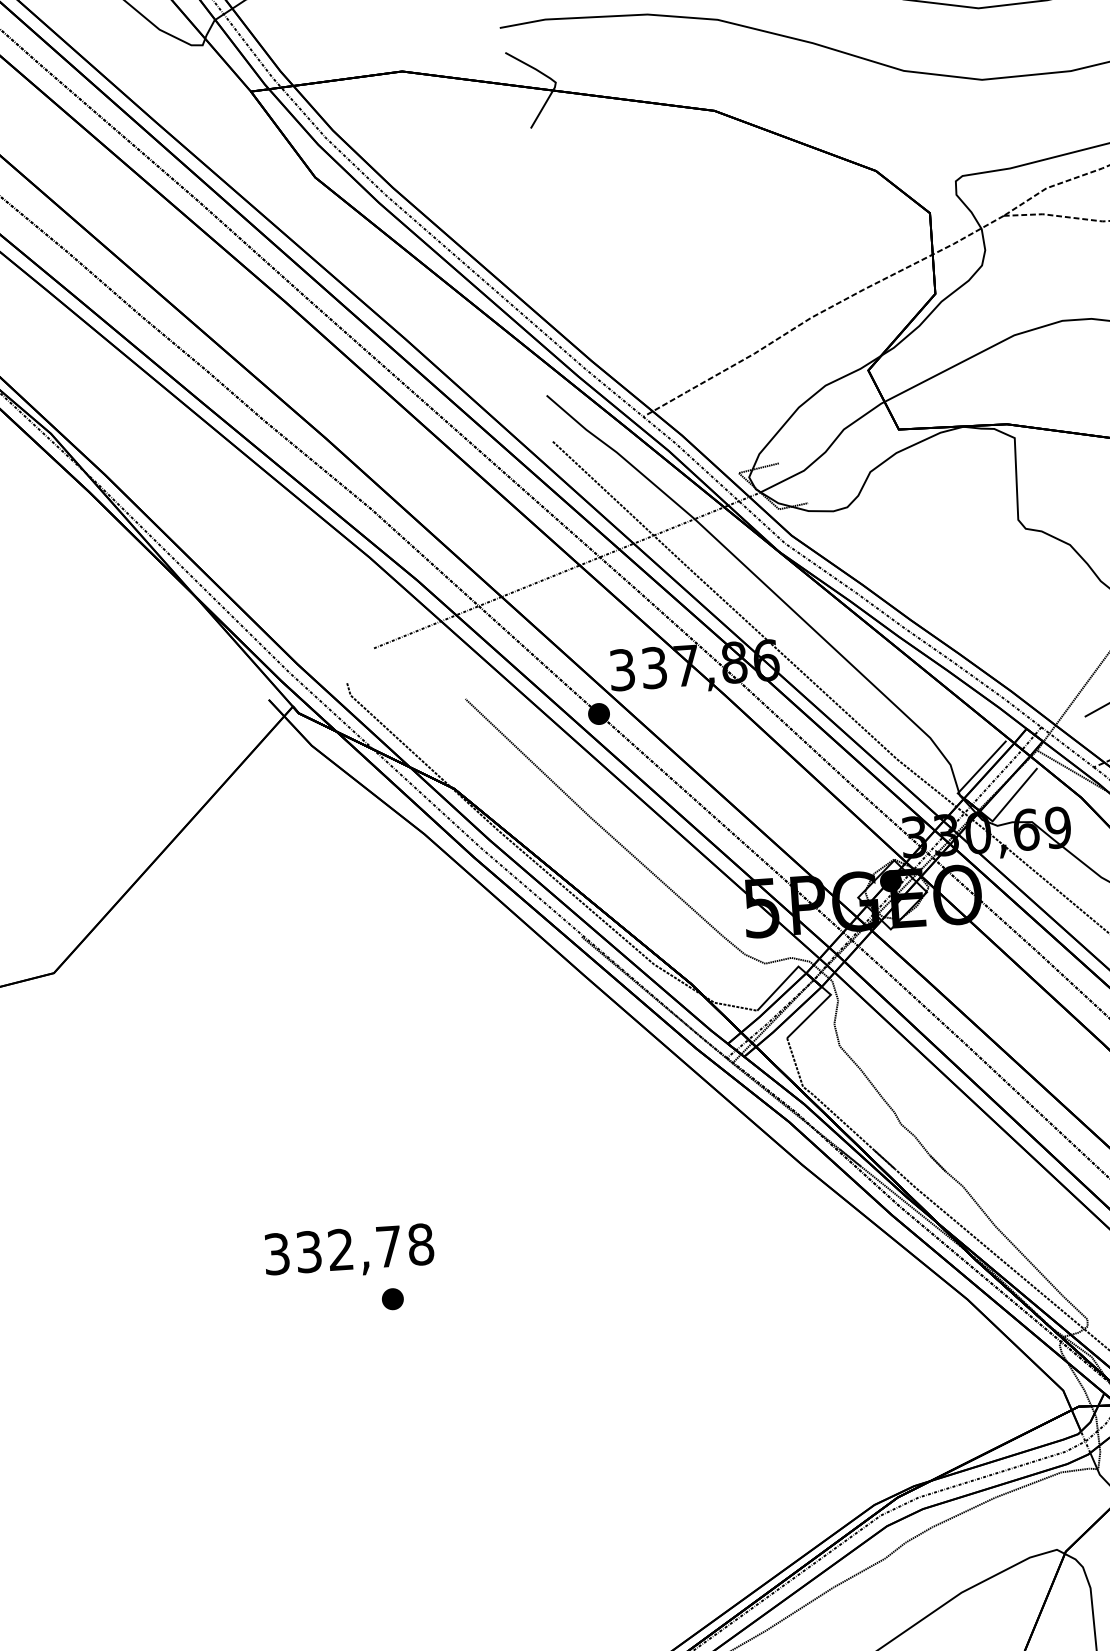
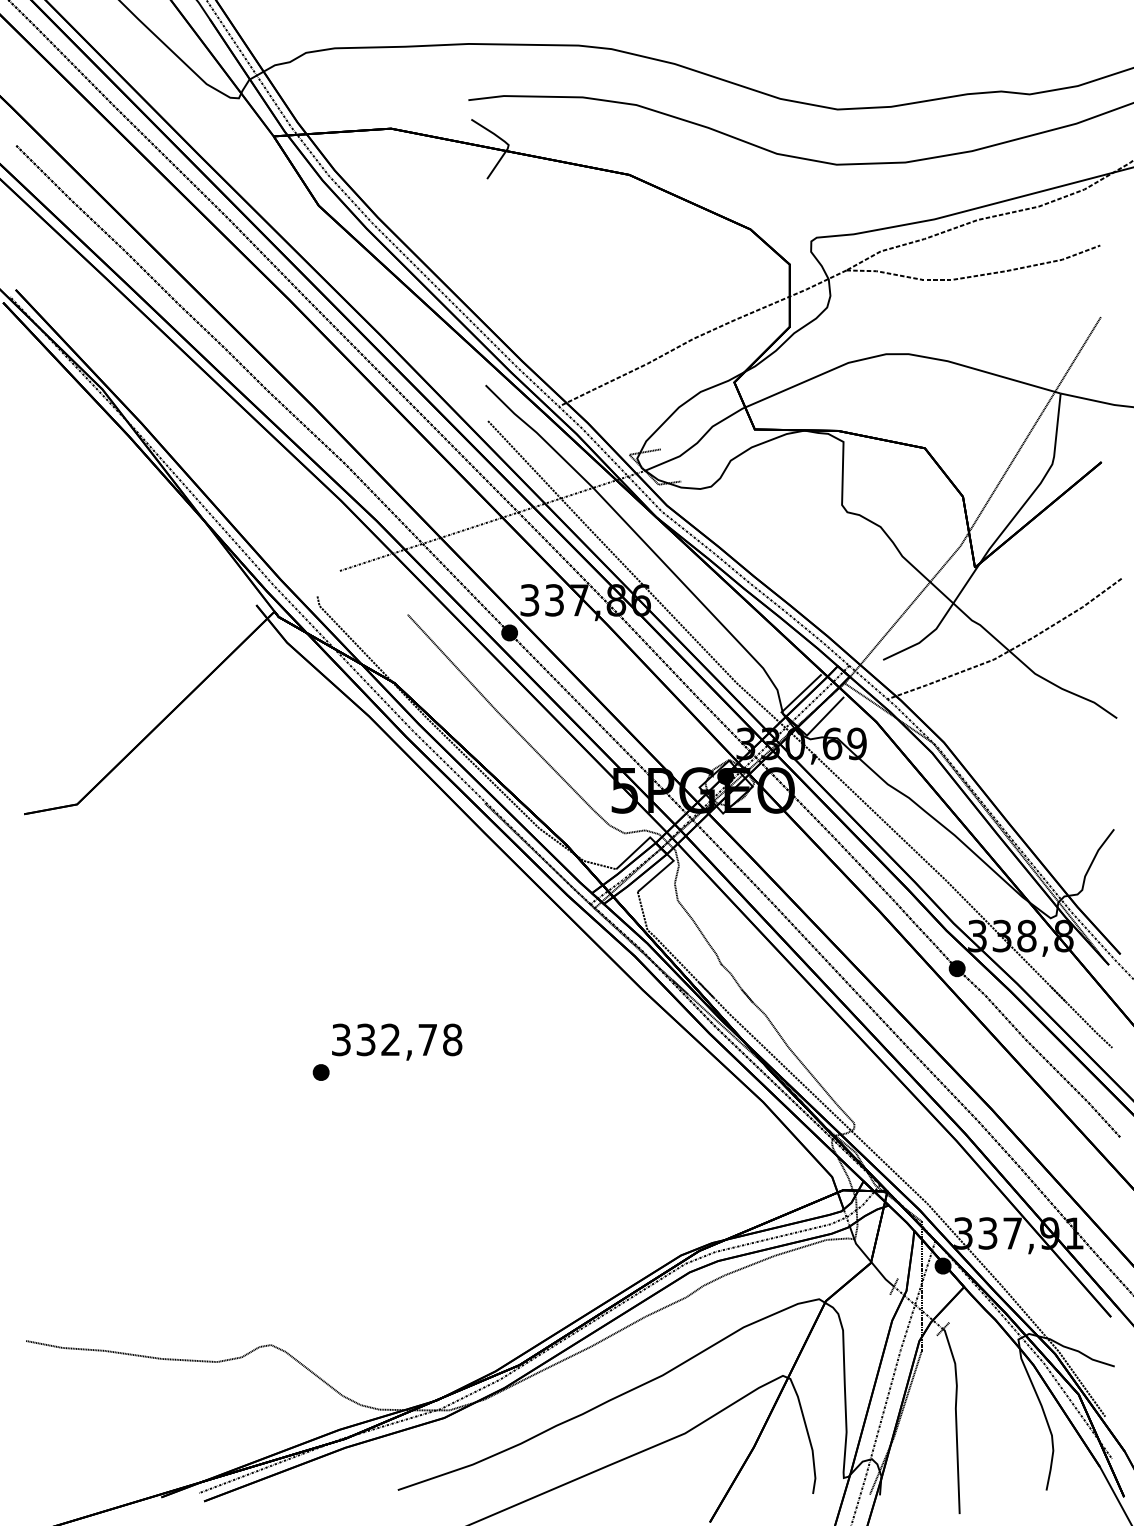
text: (349, 1251) -> (397, 1041), moved

